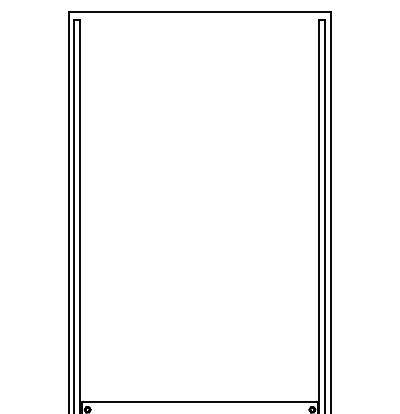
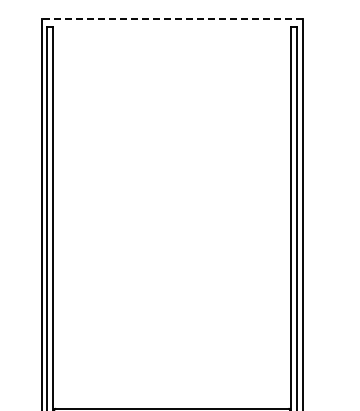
line: (199, 11) -> (171, 18), solid -> dashed

